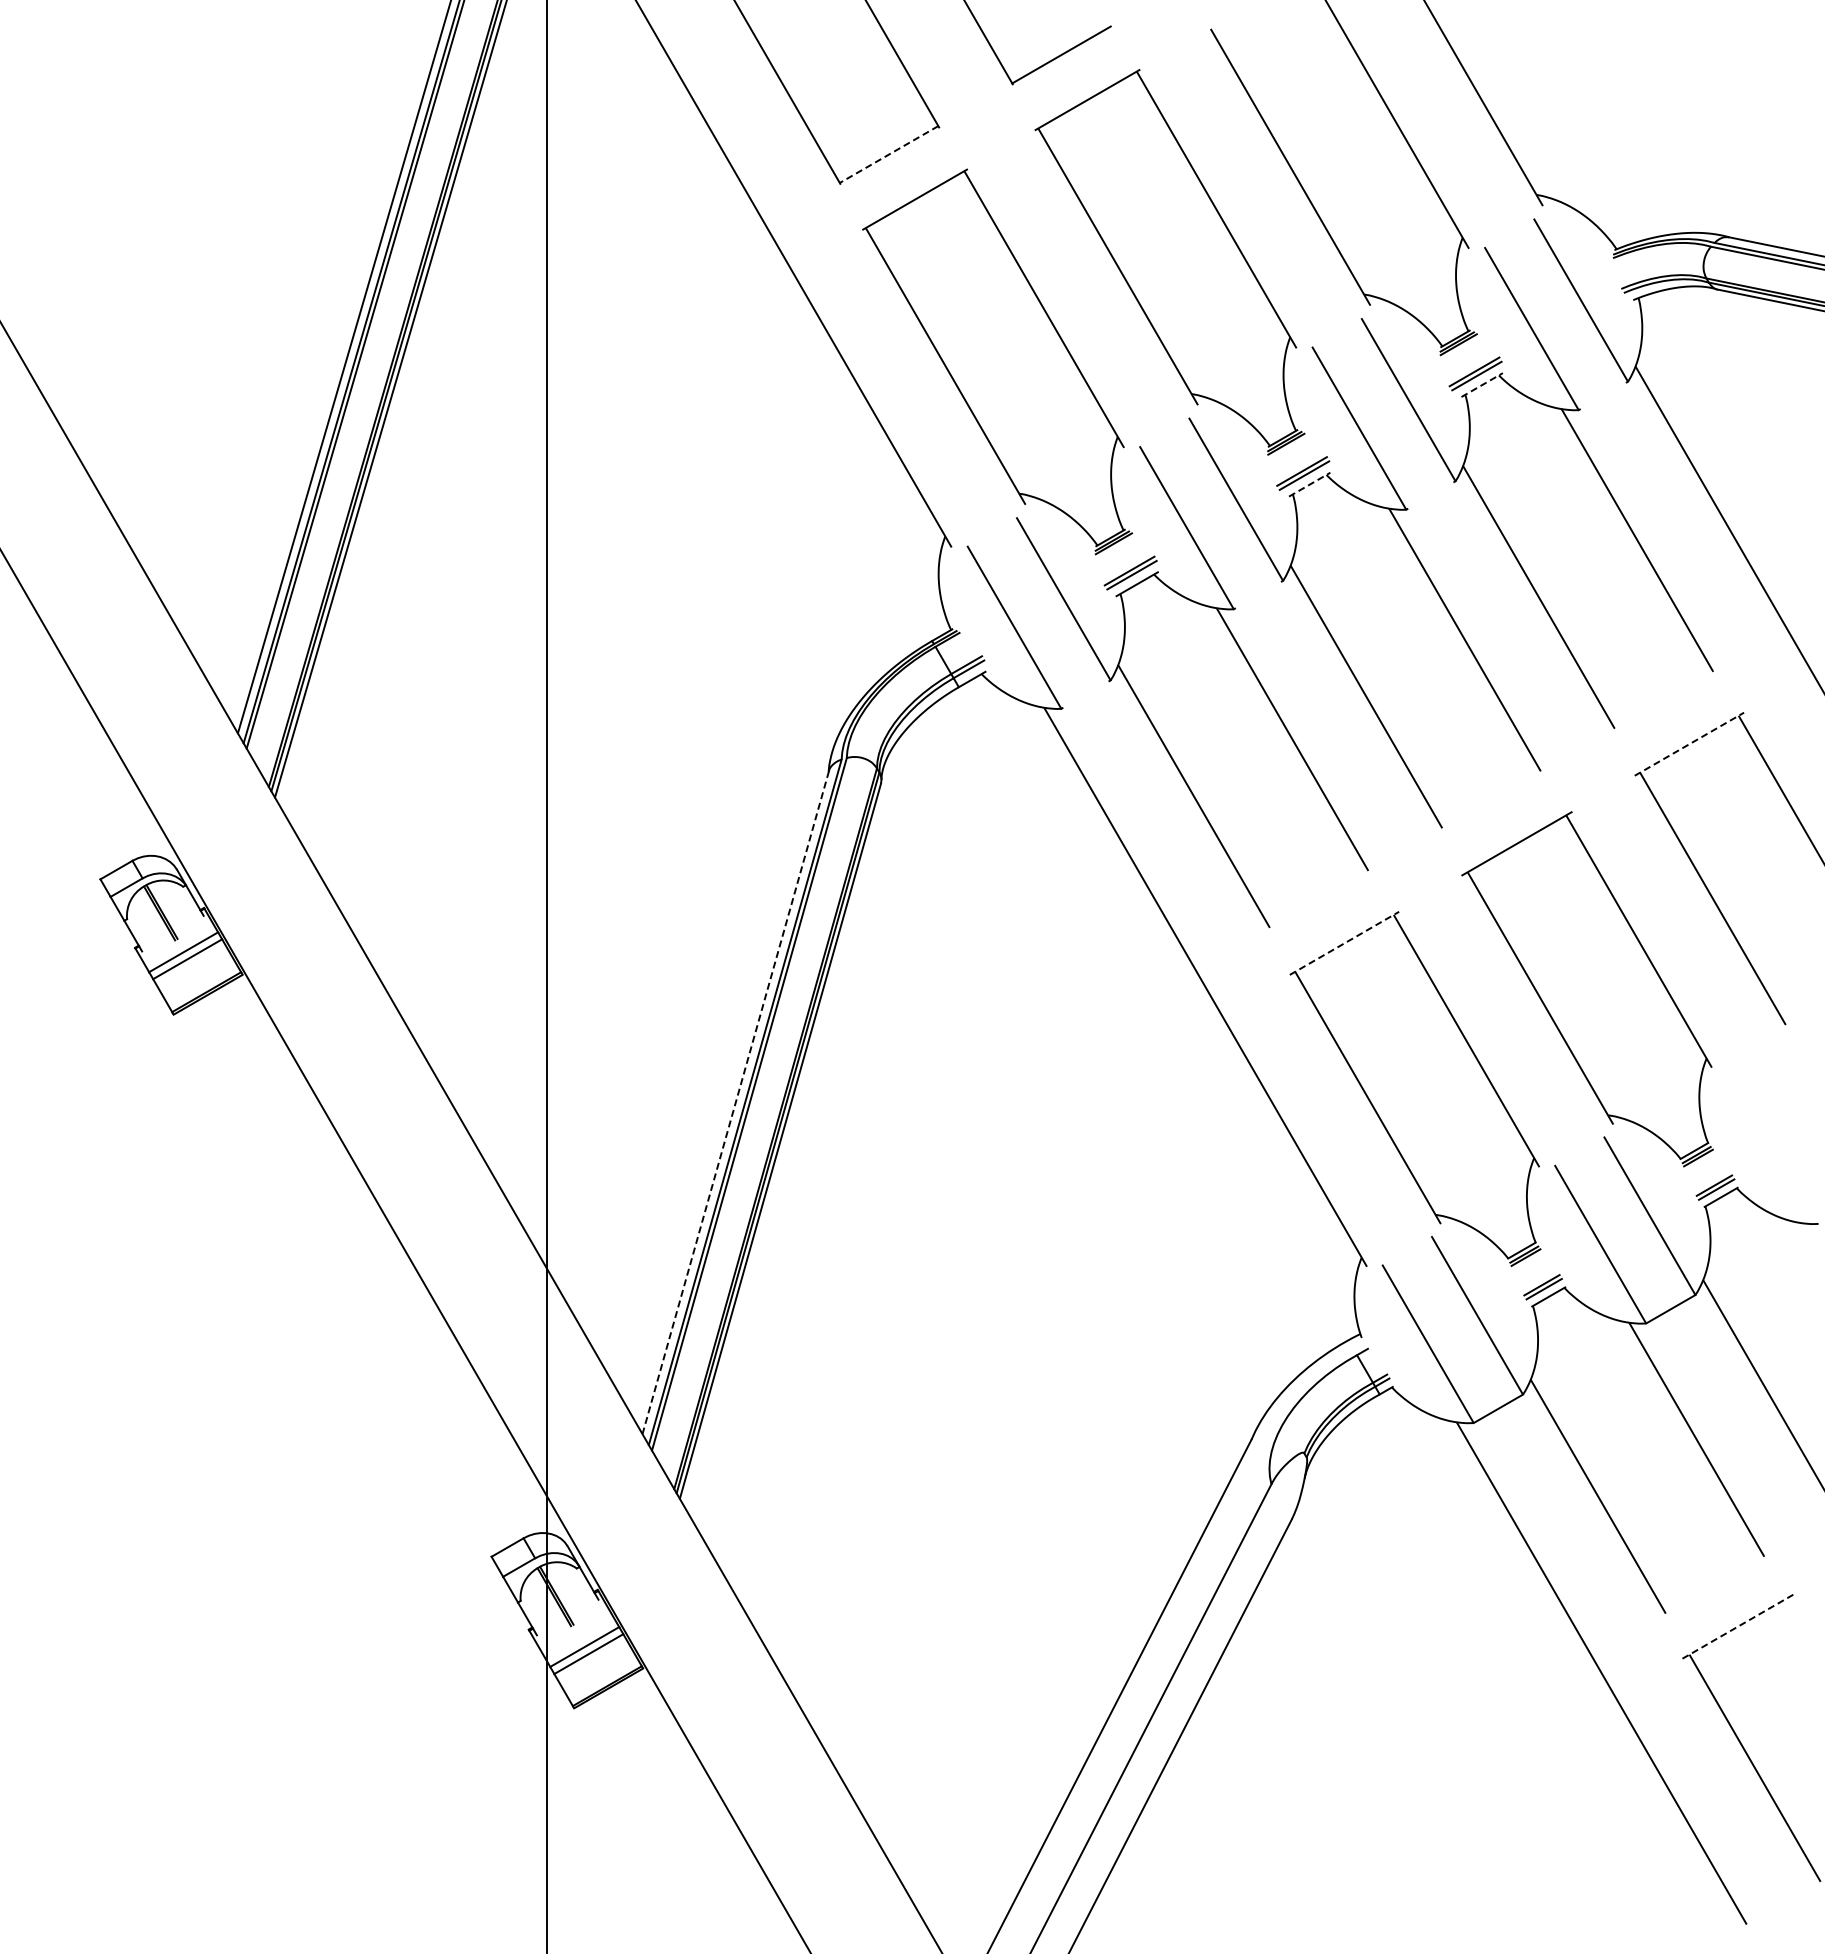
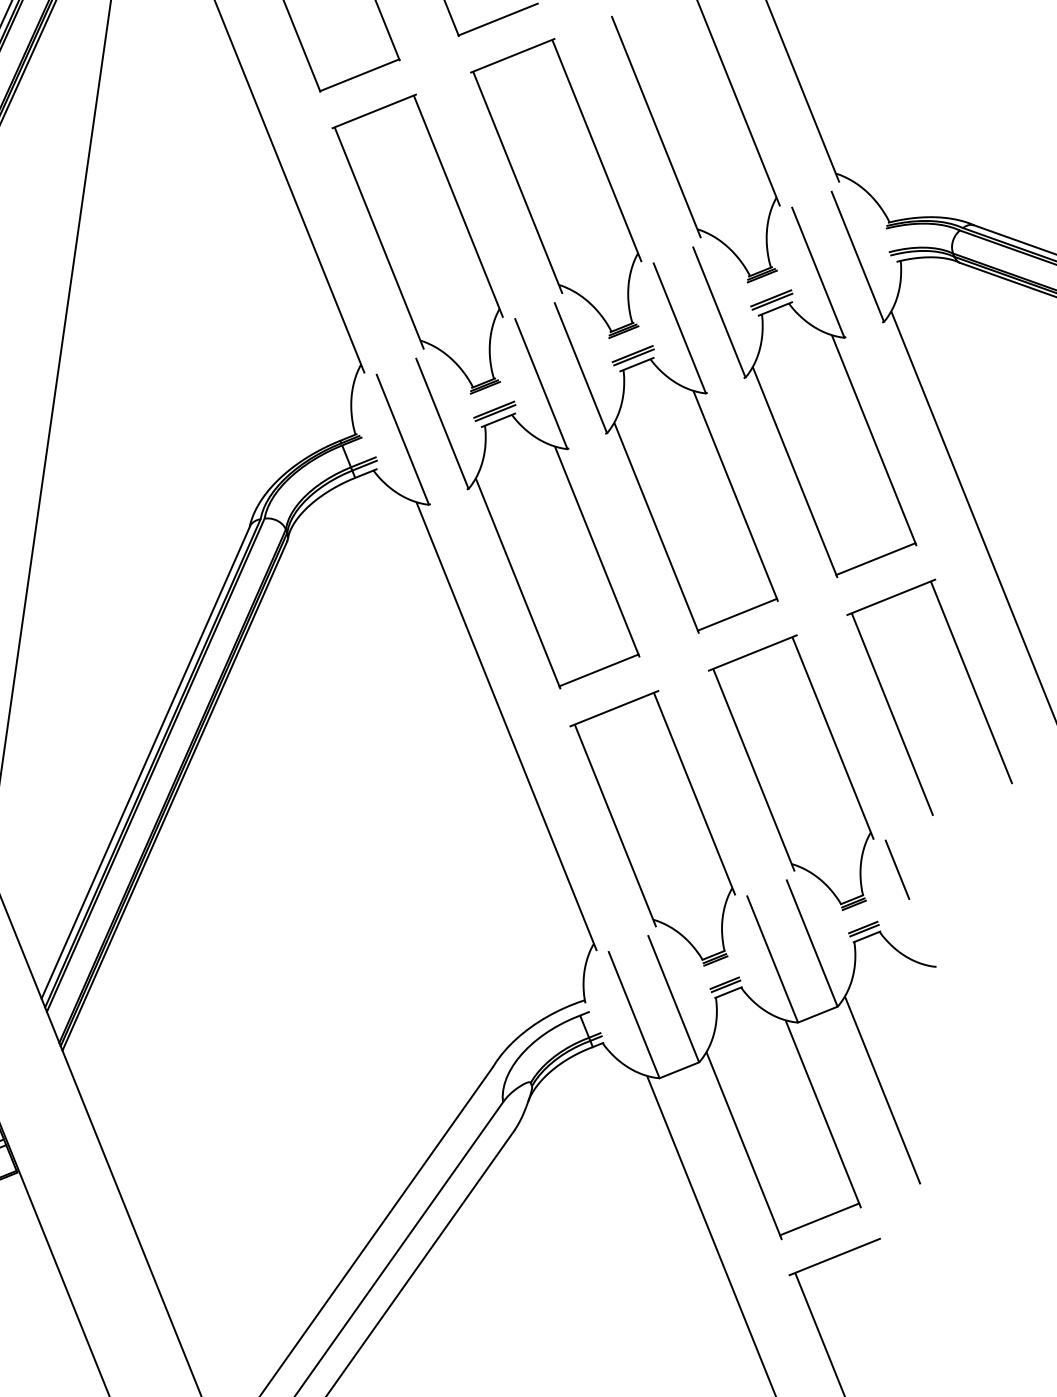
line: (889, 154) -> (360, 75), dashed -> solid
line: (1482, 385) -> (775, 309), dashed -> solid
line: (1309, 484) -> (636, 364), dashed -> solid
line: (1661, 696) -> (875, 558), added
line: (1689, 743) -> (891, 596), dashed -> solid
line: (1489, 795) -> (737, 614), added
line: (1316, 895) -> (598, 670), added
line: (1344, 943) -> (614, 708), dashed -> solid
line: (1748, 1102) -> (897, 869), added
line: (735, 1103) -> (145, 763), dashed -> solid
line: (1711, 1578) -> (819, 1218), added
line: (1739, 1625) -> (835, 1256), dashed -> solid

